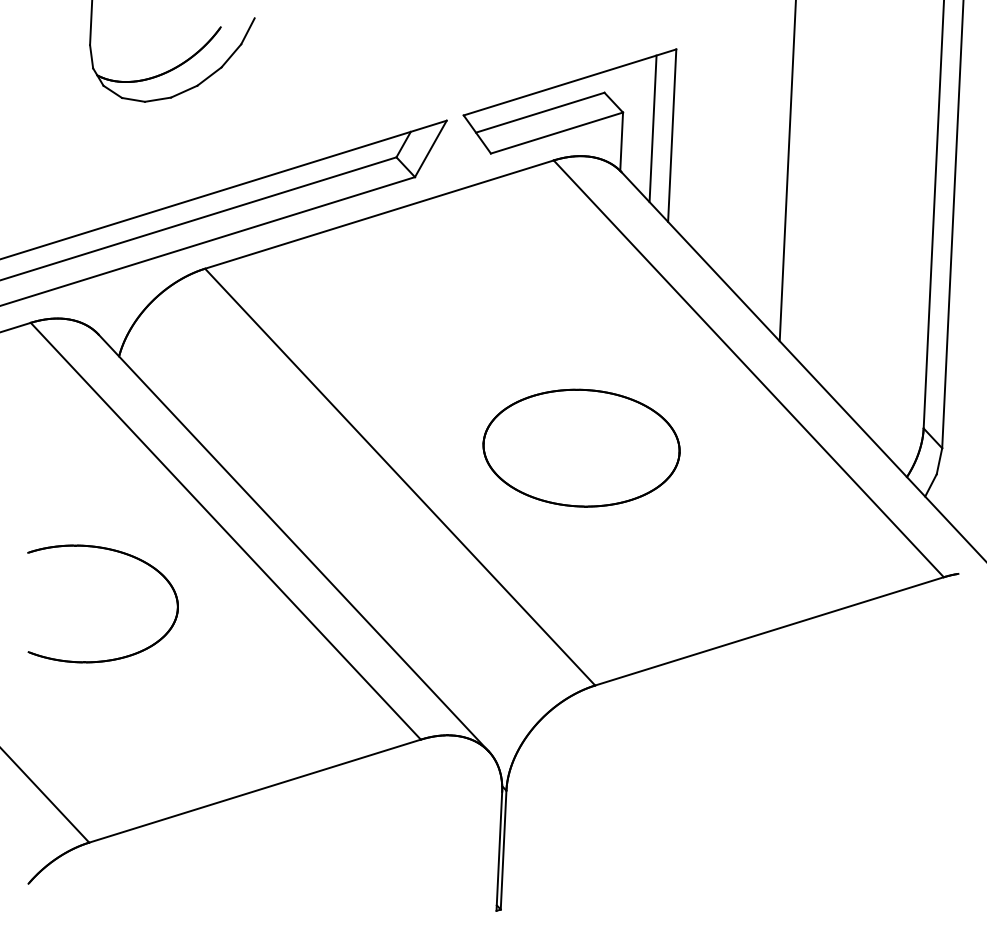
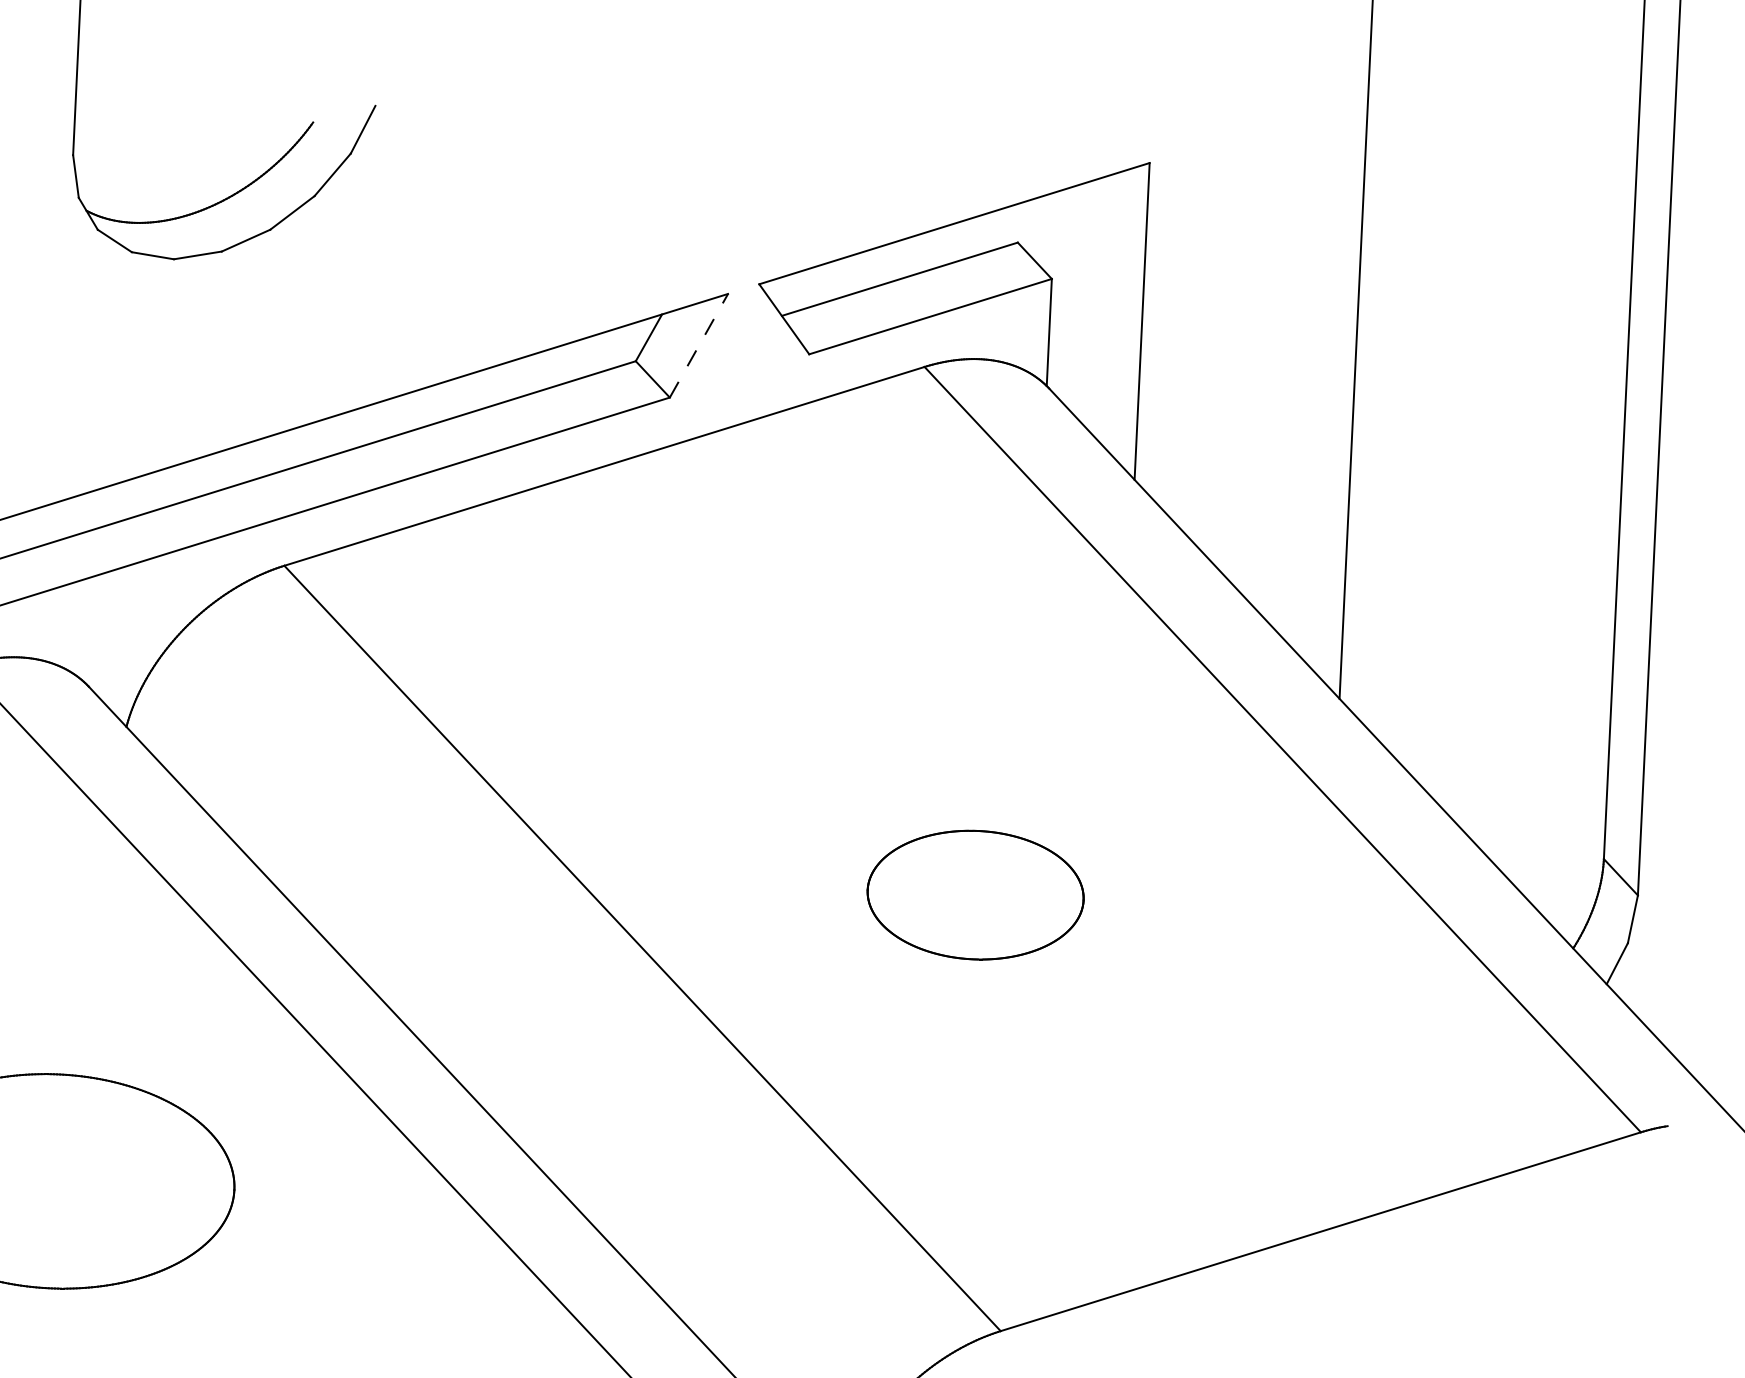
line: (652, 128) -> (1105, 308), removed
line: (431, 148) -> (700, 344), solid -> dashed
part: (581, 447) -> (975, 894), size x0.6

